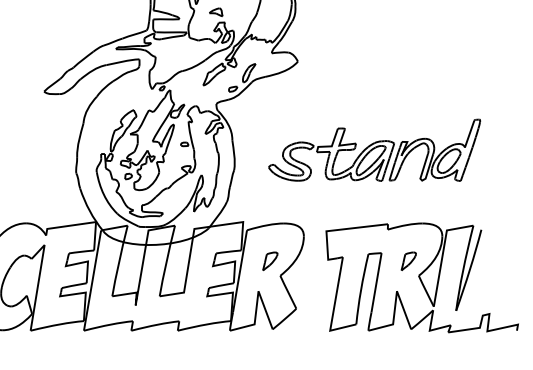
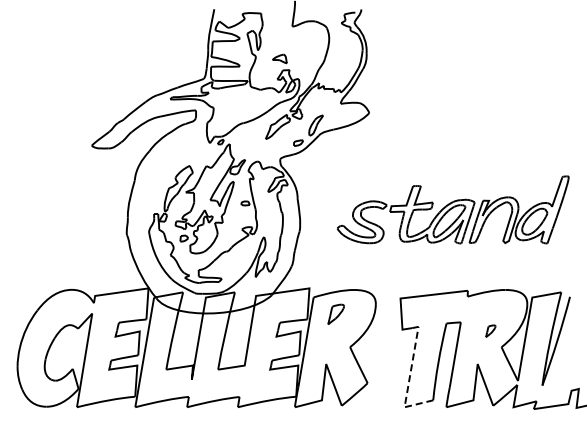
part: (269, 260) -> (335, 313), moved
part: (408, 260) -> (490, 330), size x0.6
line: (334, 307) -> (409, 381), solid -> dashed

